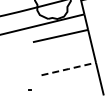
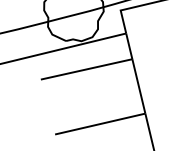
line: (68, 69) -> (99, 124), dashed -> solid

